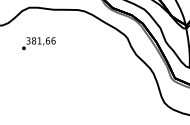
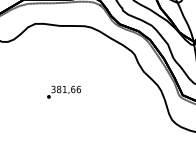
text: (38, 42) -> (63, 91), moved

